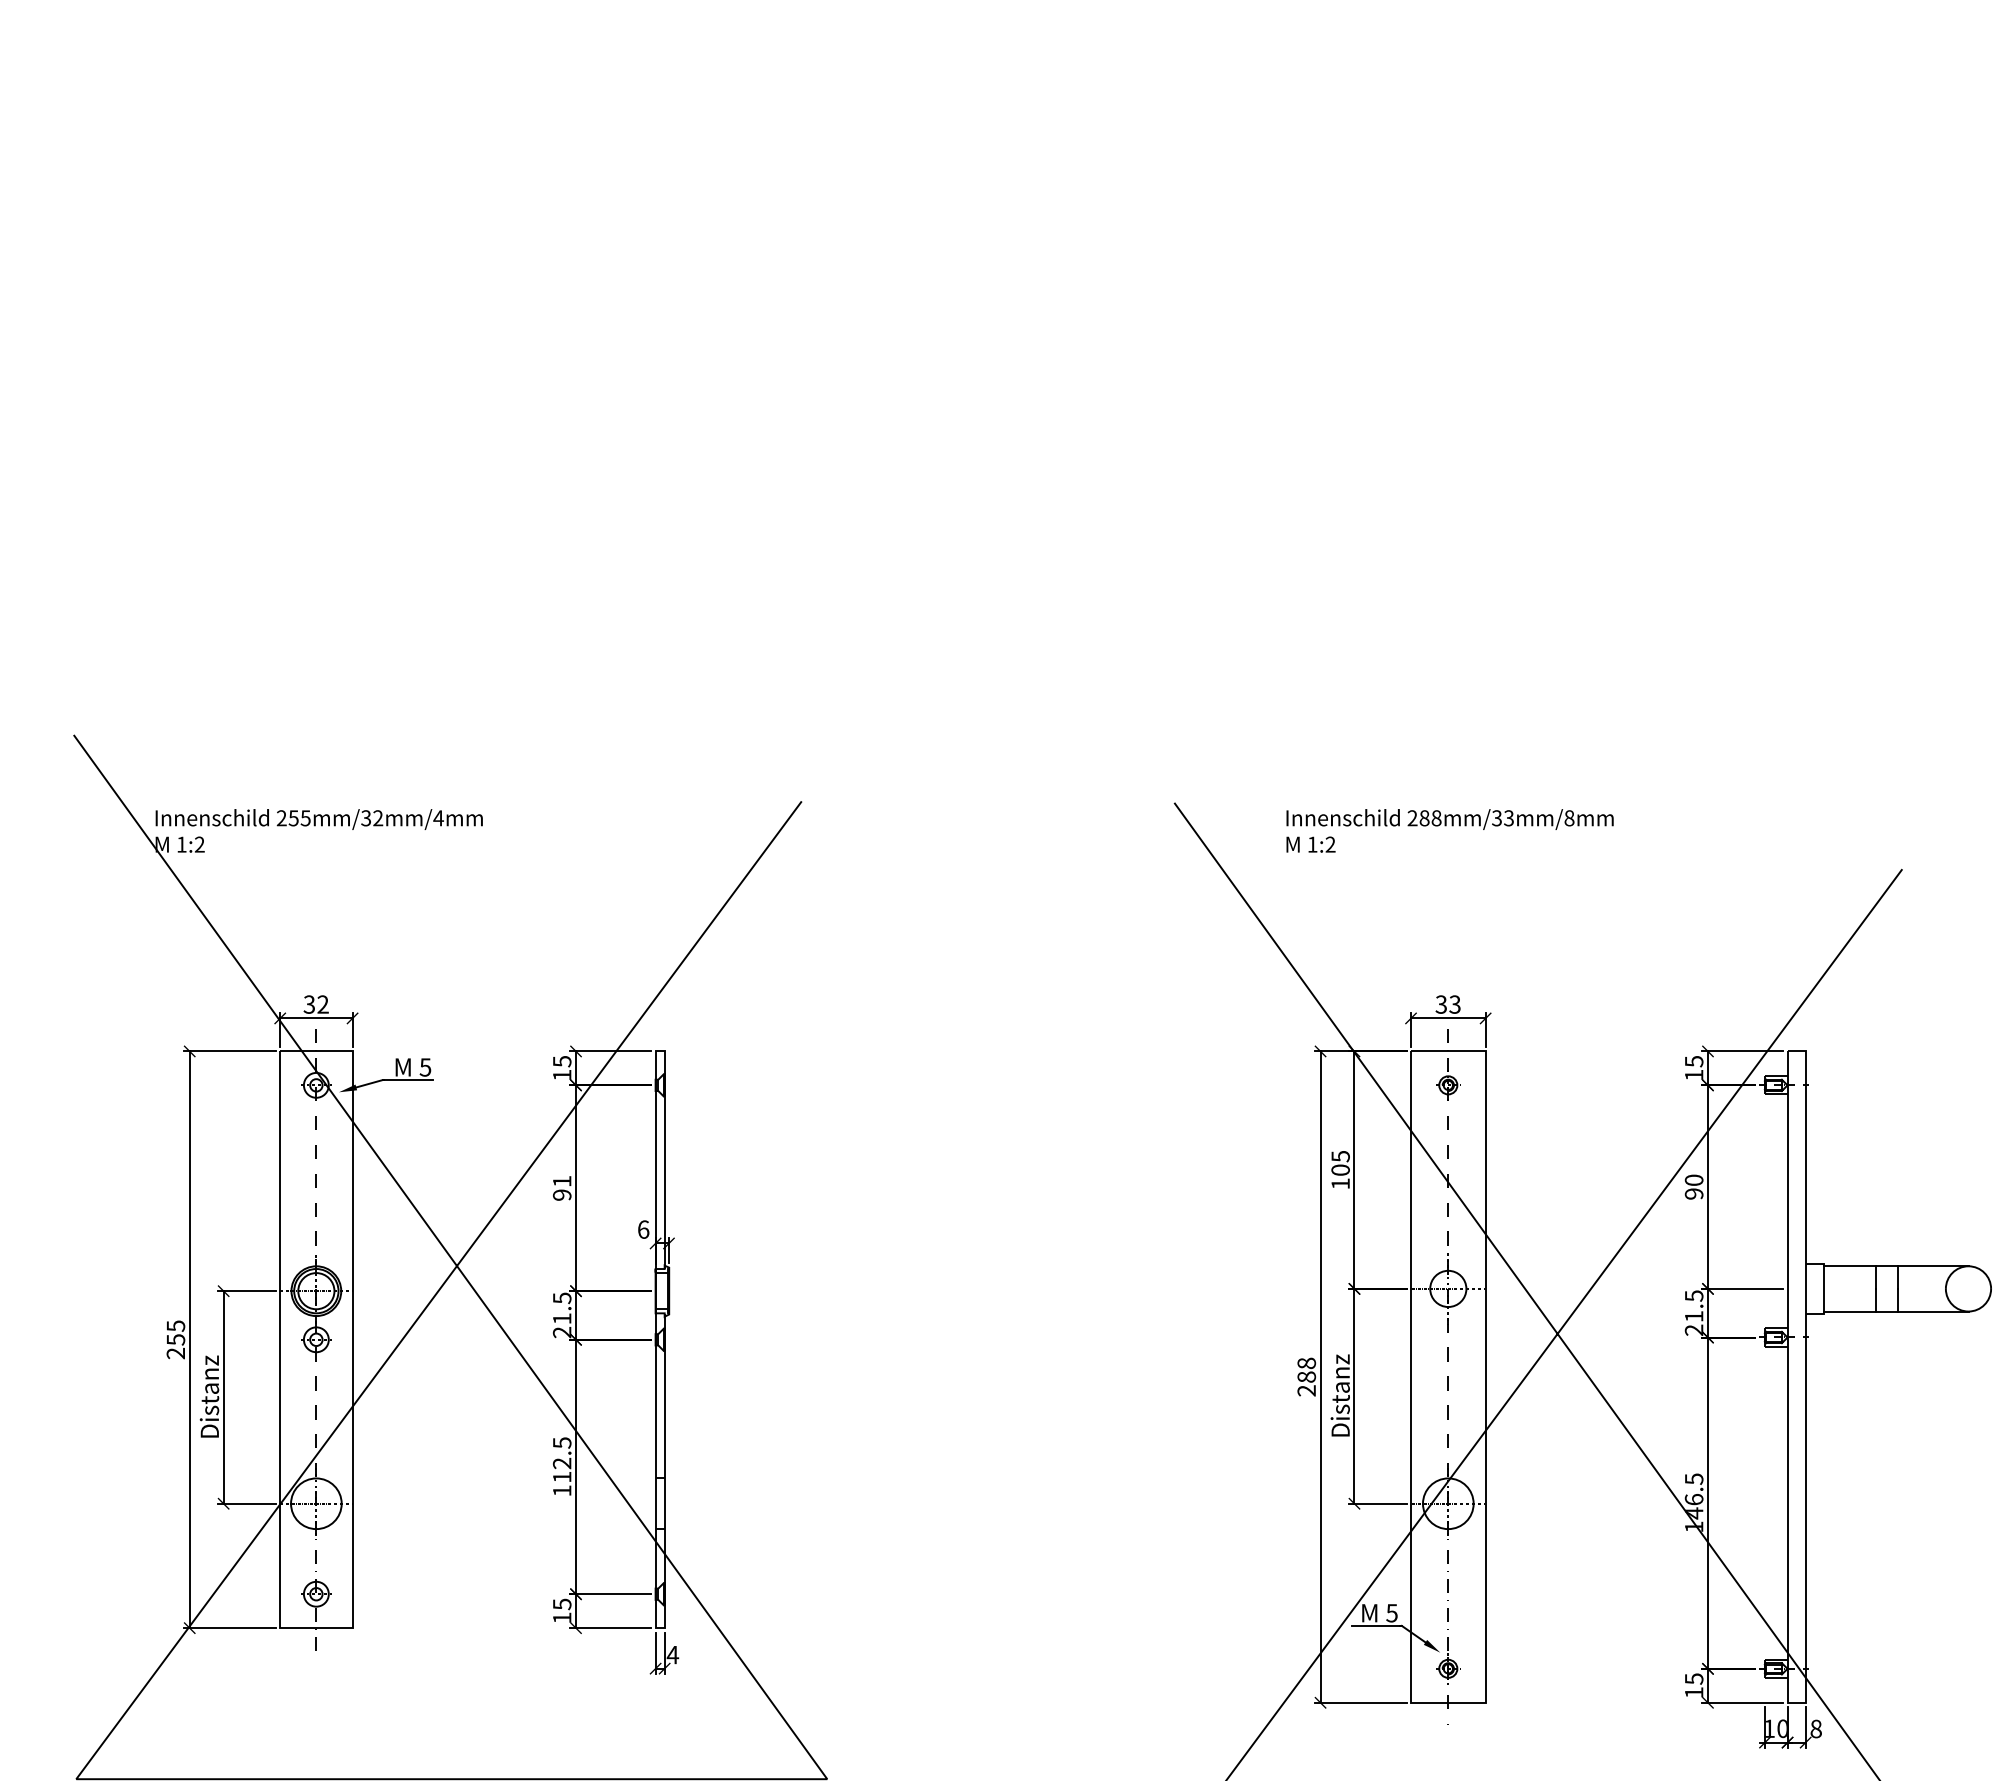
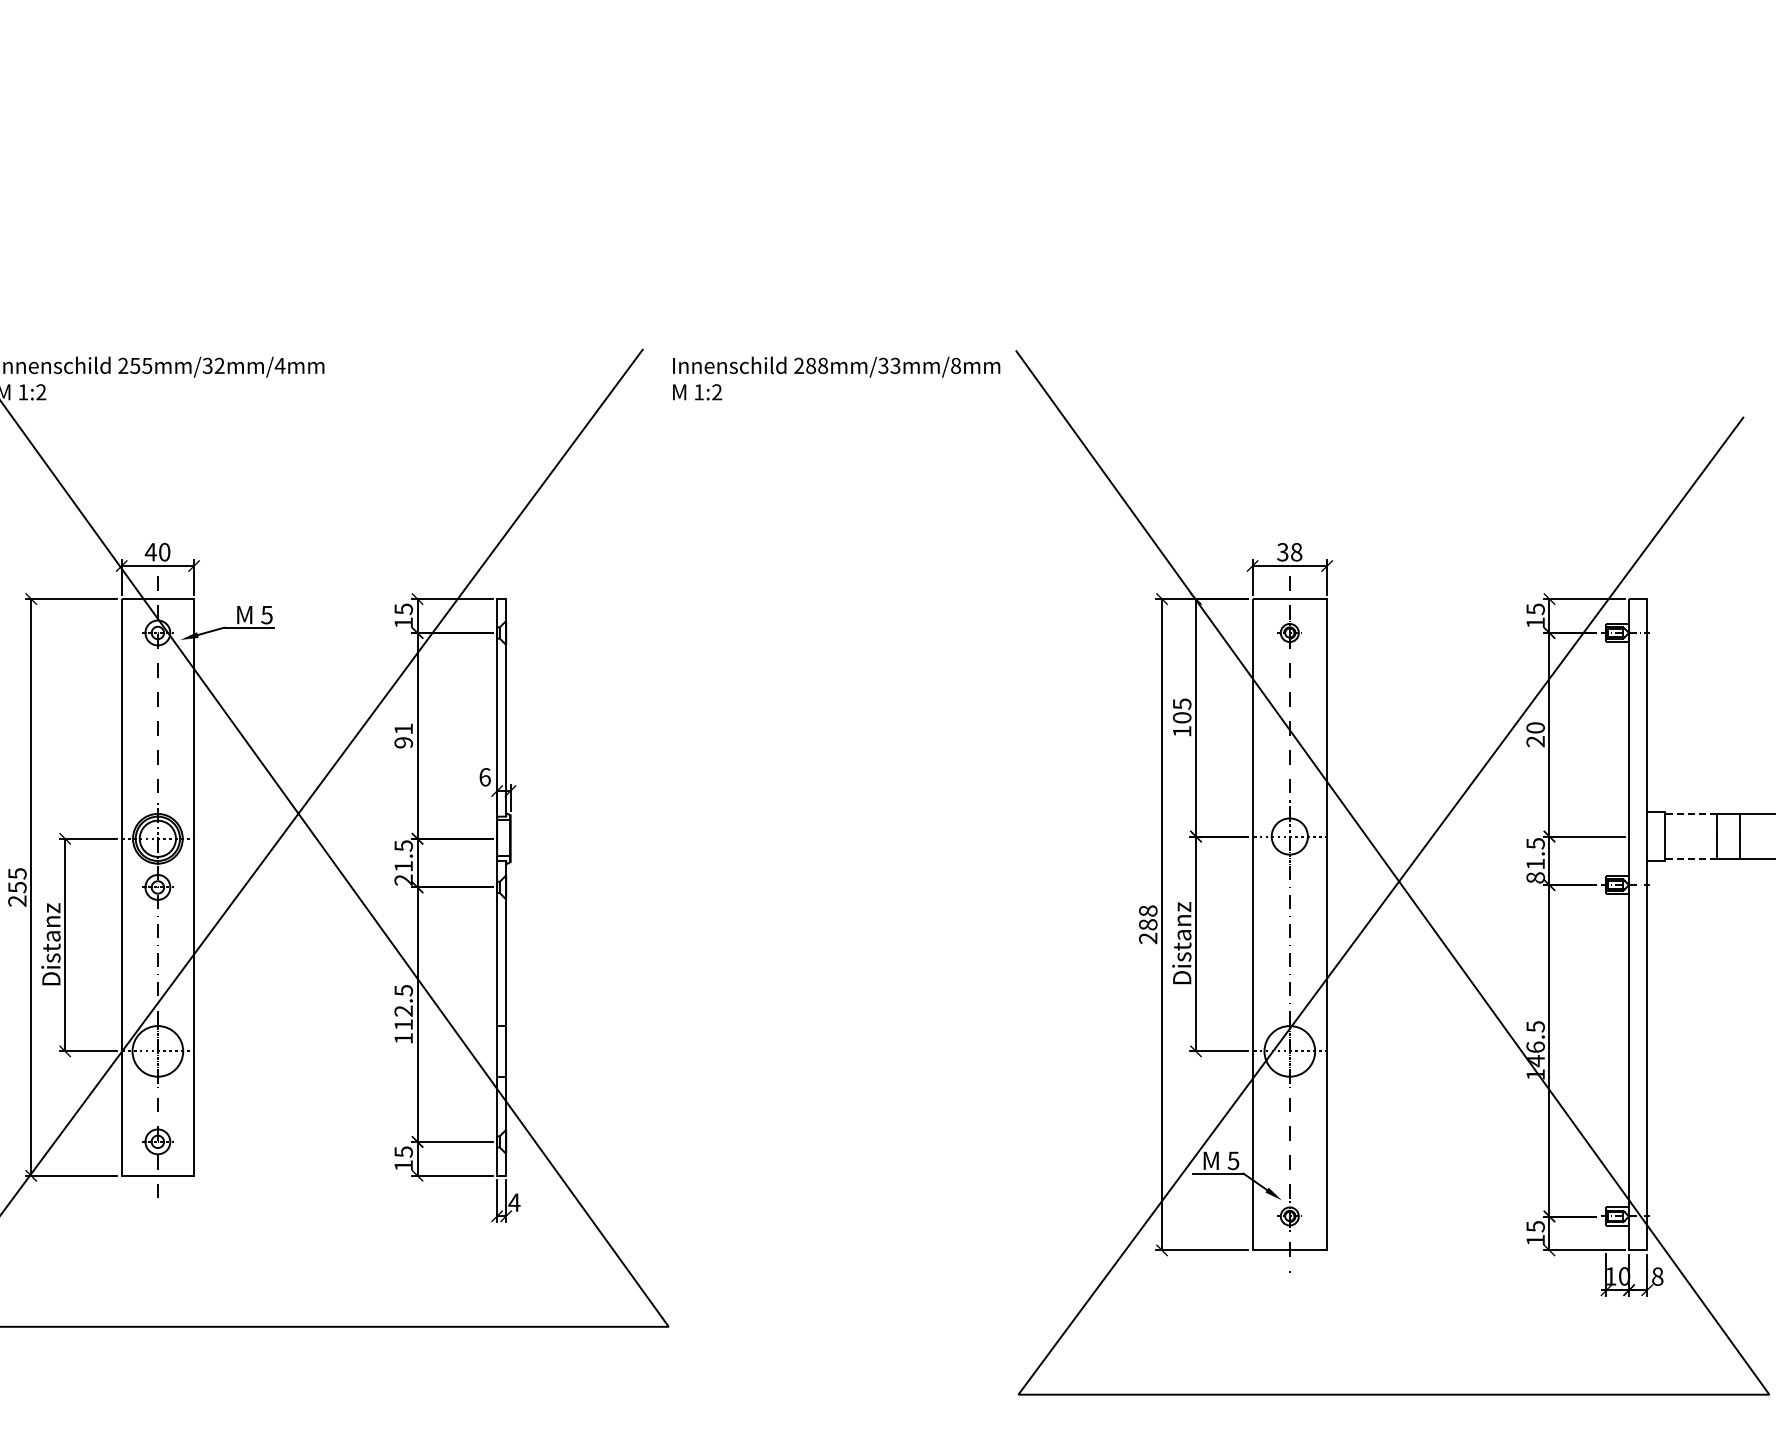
text: (1449, 830) -> (836, 378), moved
text: (315, 1004) -> (157, 552), 32 -> 40
text: (1454, 1004) -> (1296, 552), 33 -> 38
text: (1694, 1193) -> (1536, 741), 90 -> 20
line: (1849, 1266) -> (1691, 814), solid -> dashed
line: (1849, 1311) -> (1691, 859), solid -> dashed
text: (1693, 1329) -> (1535, 877), 21.5 -> 81.5

